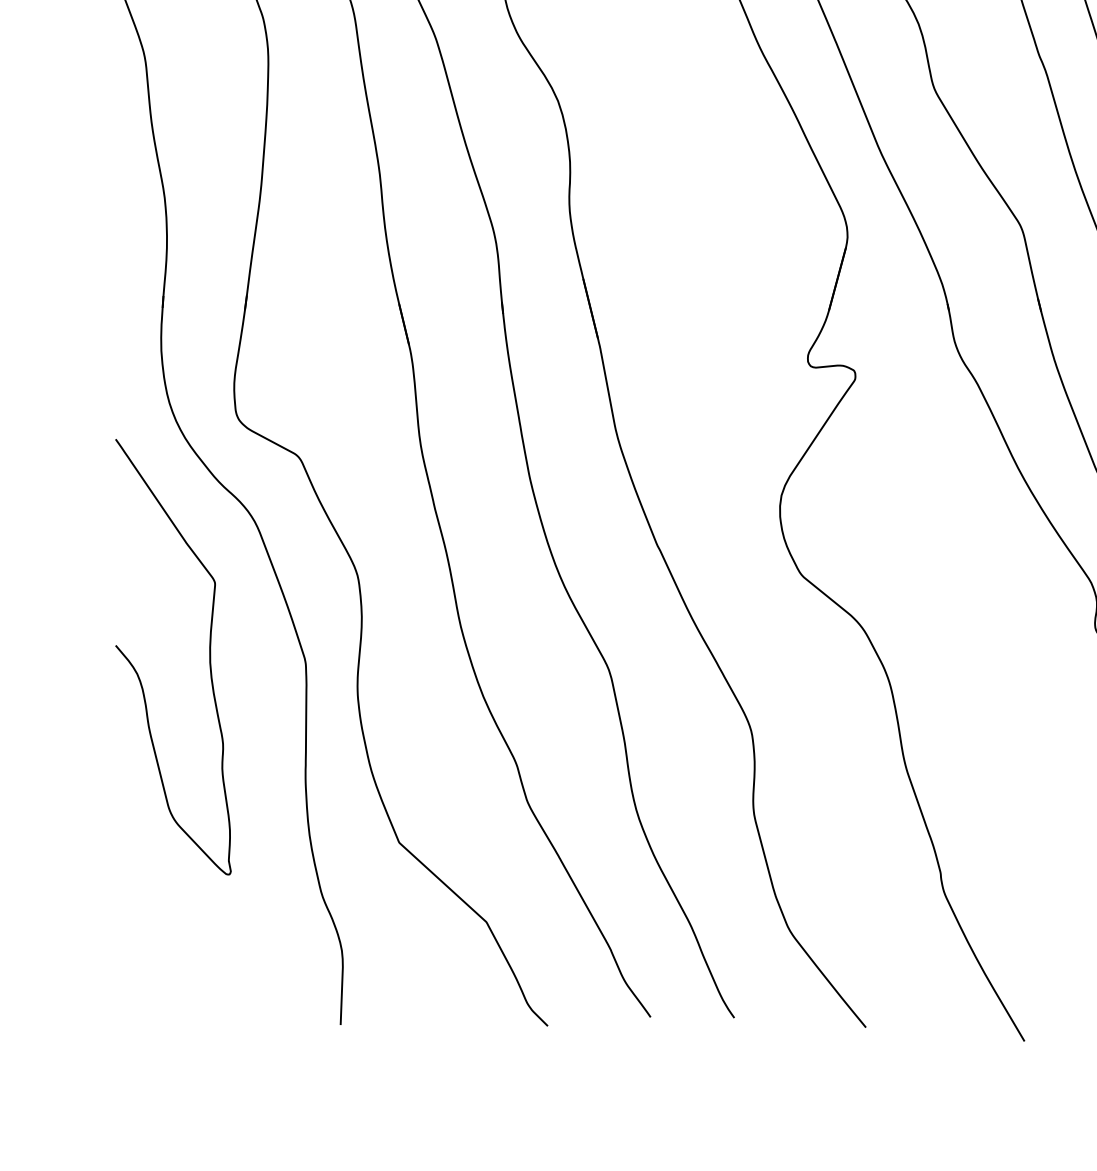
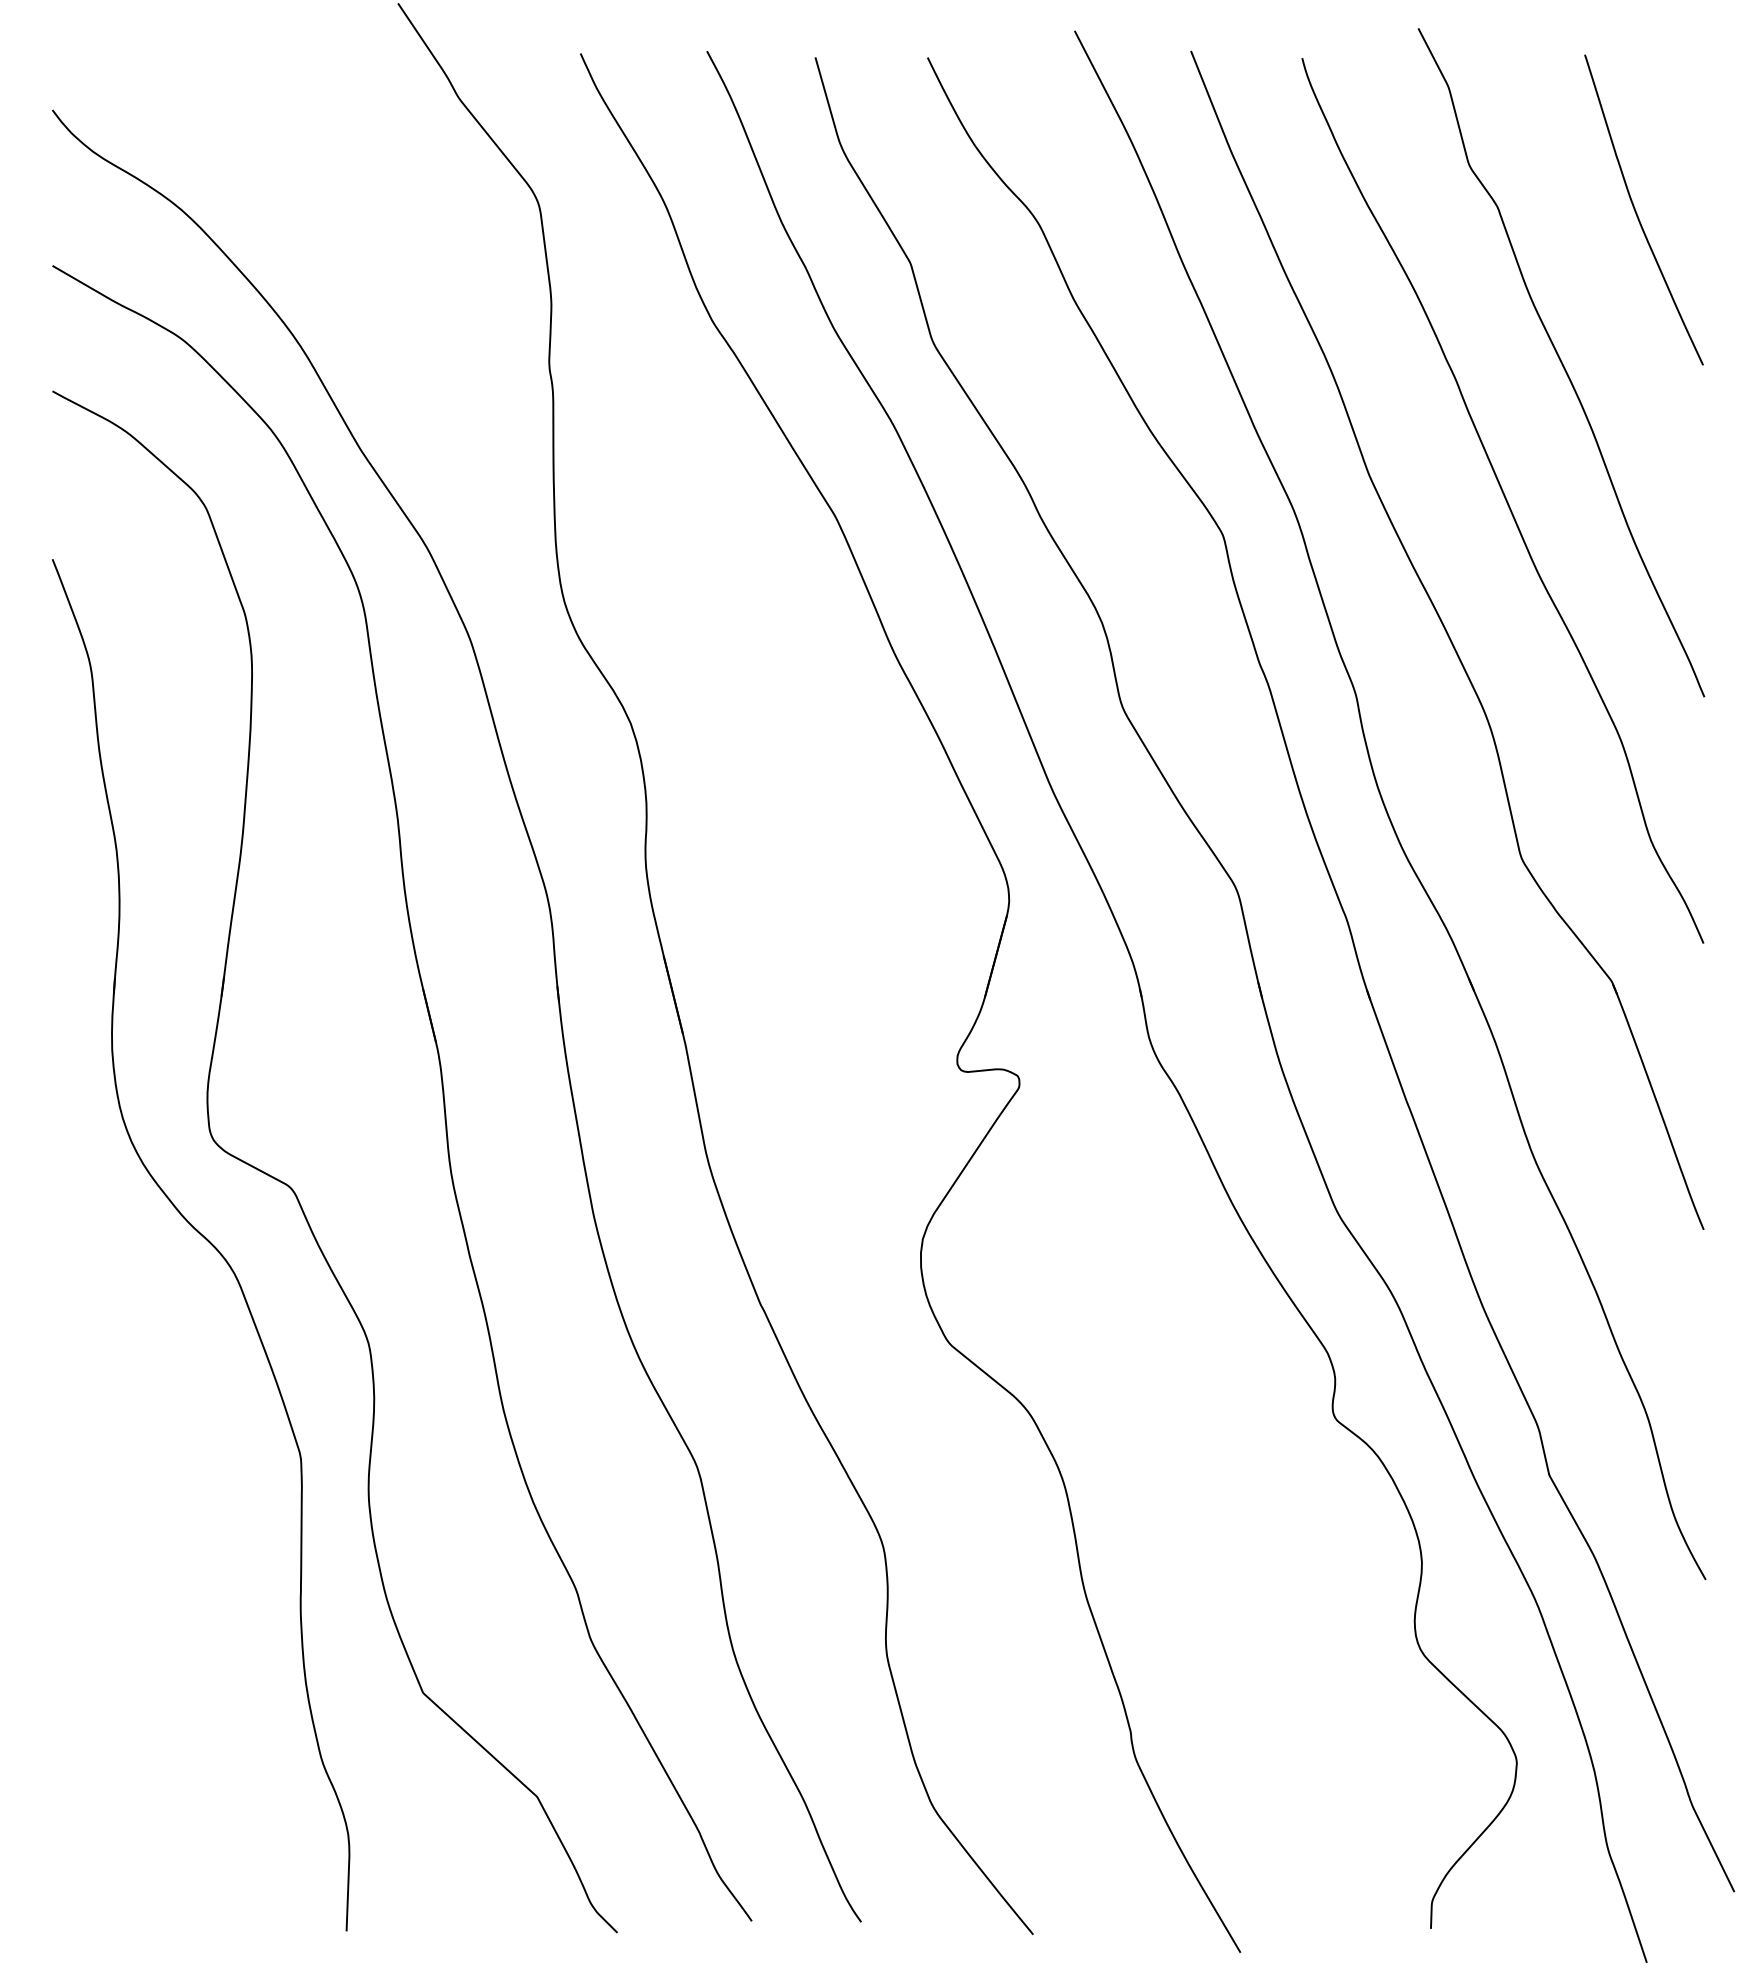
curve: (209, 657) -> (175, 1450), removed

